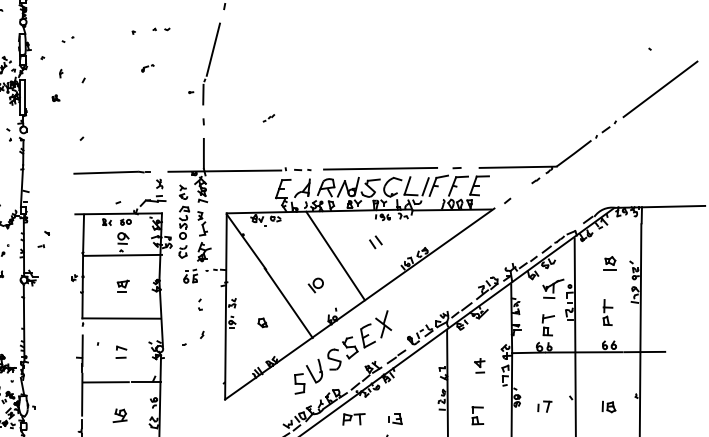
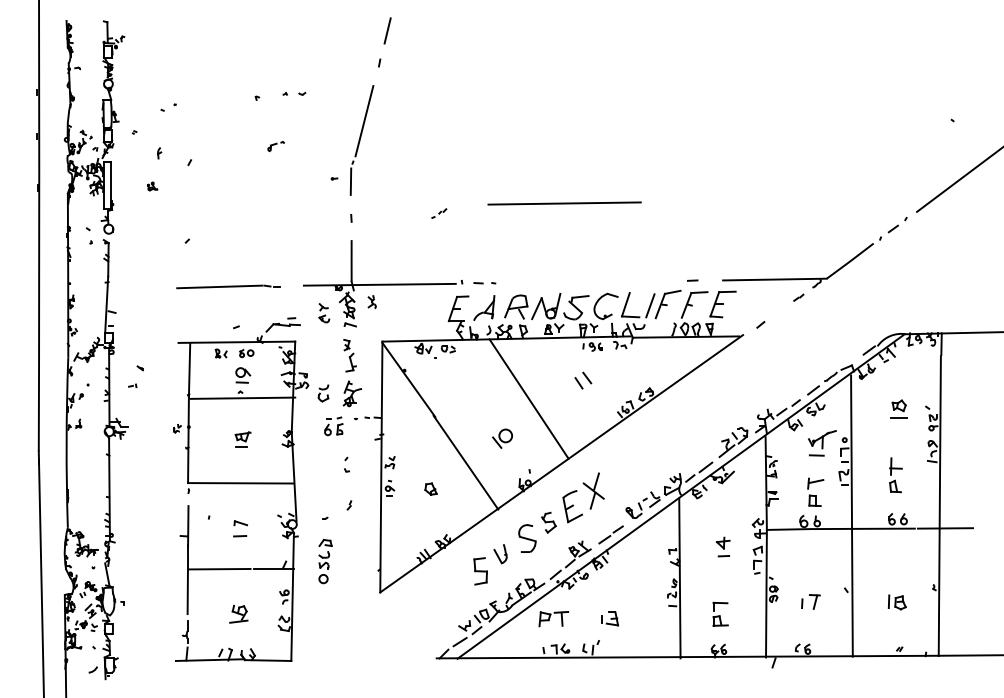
line: (380, 168) -> (564, 203), moved
part: (159, 184) -> (371, 302), moved
part: (184, 222) -> (325, 561), moved
part: (350, 347) -> (548, 522), size x0.7
part: (314, 370) -> (500, 553), size x0.6

